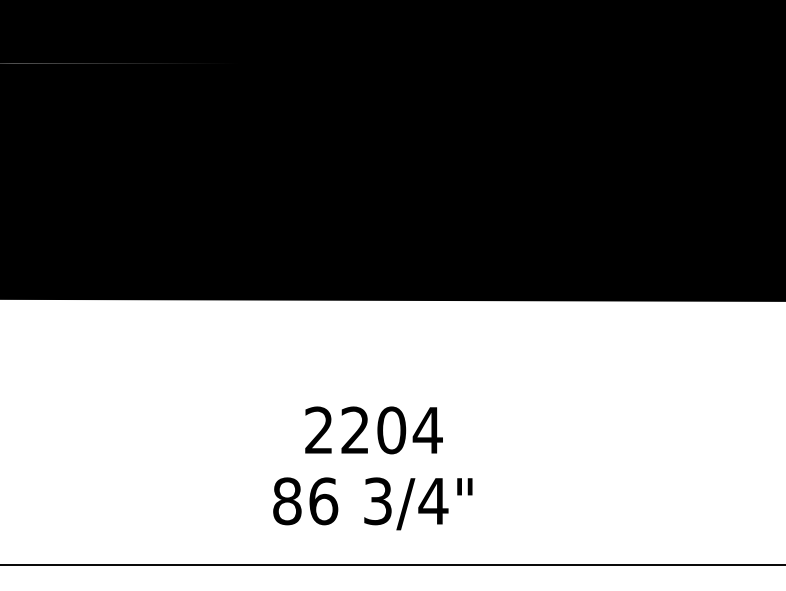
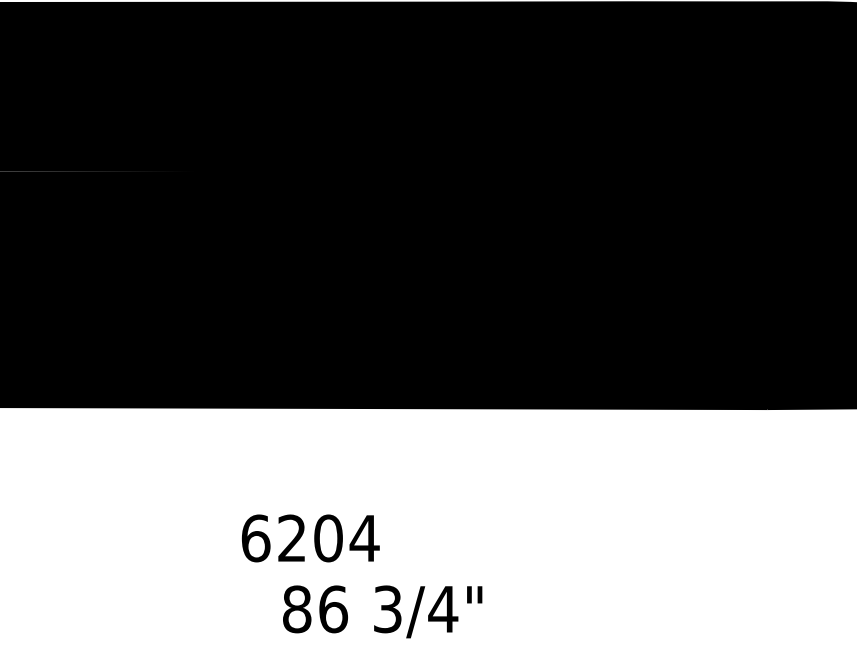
text: (318, 430) -> (255, 538), 2204 -> 6204
text: (372, 503) -> (382, 611), moved

